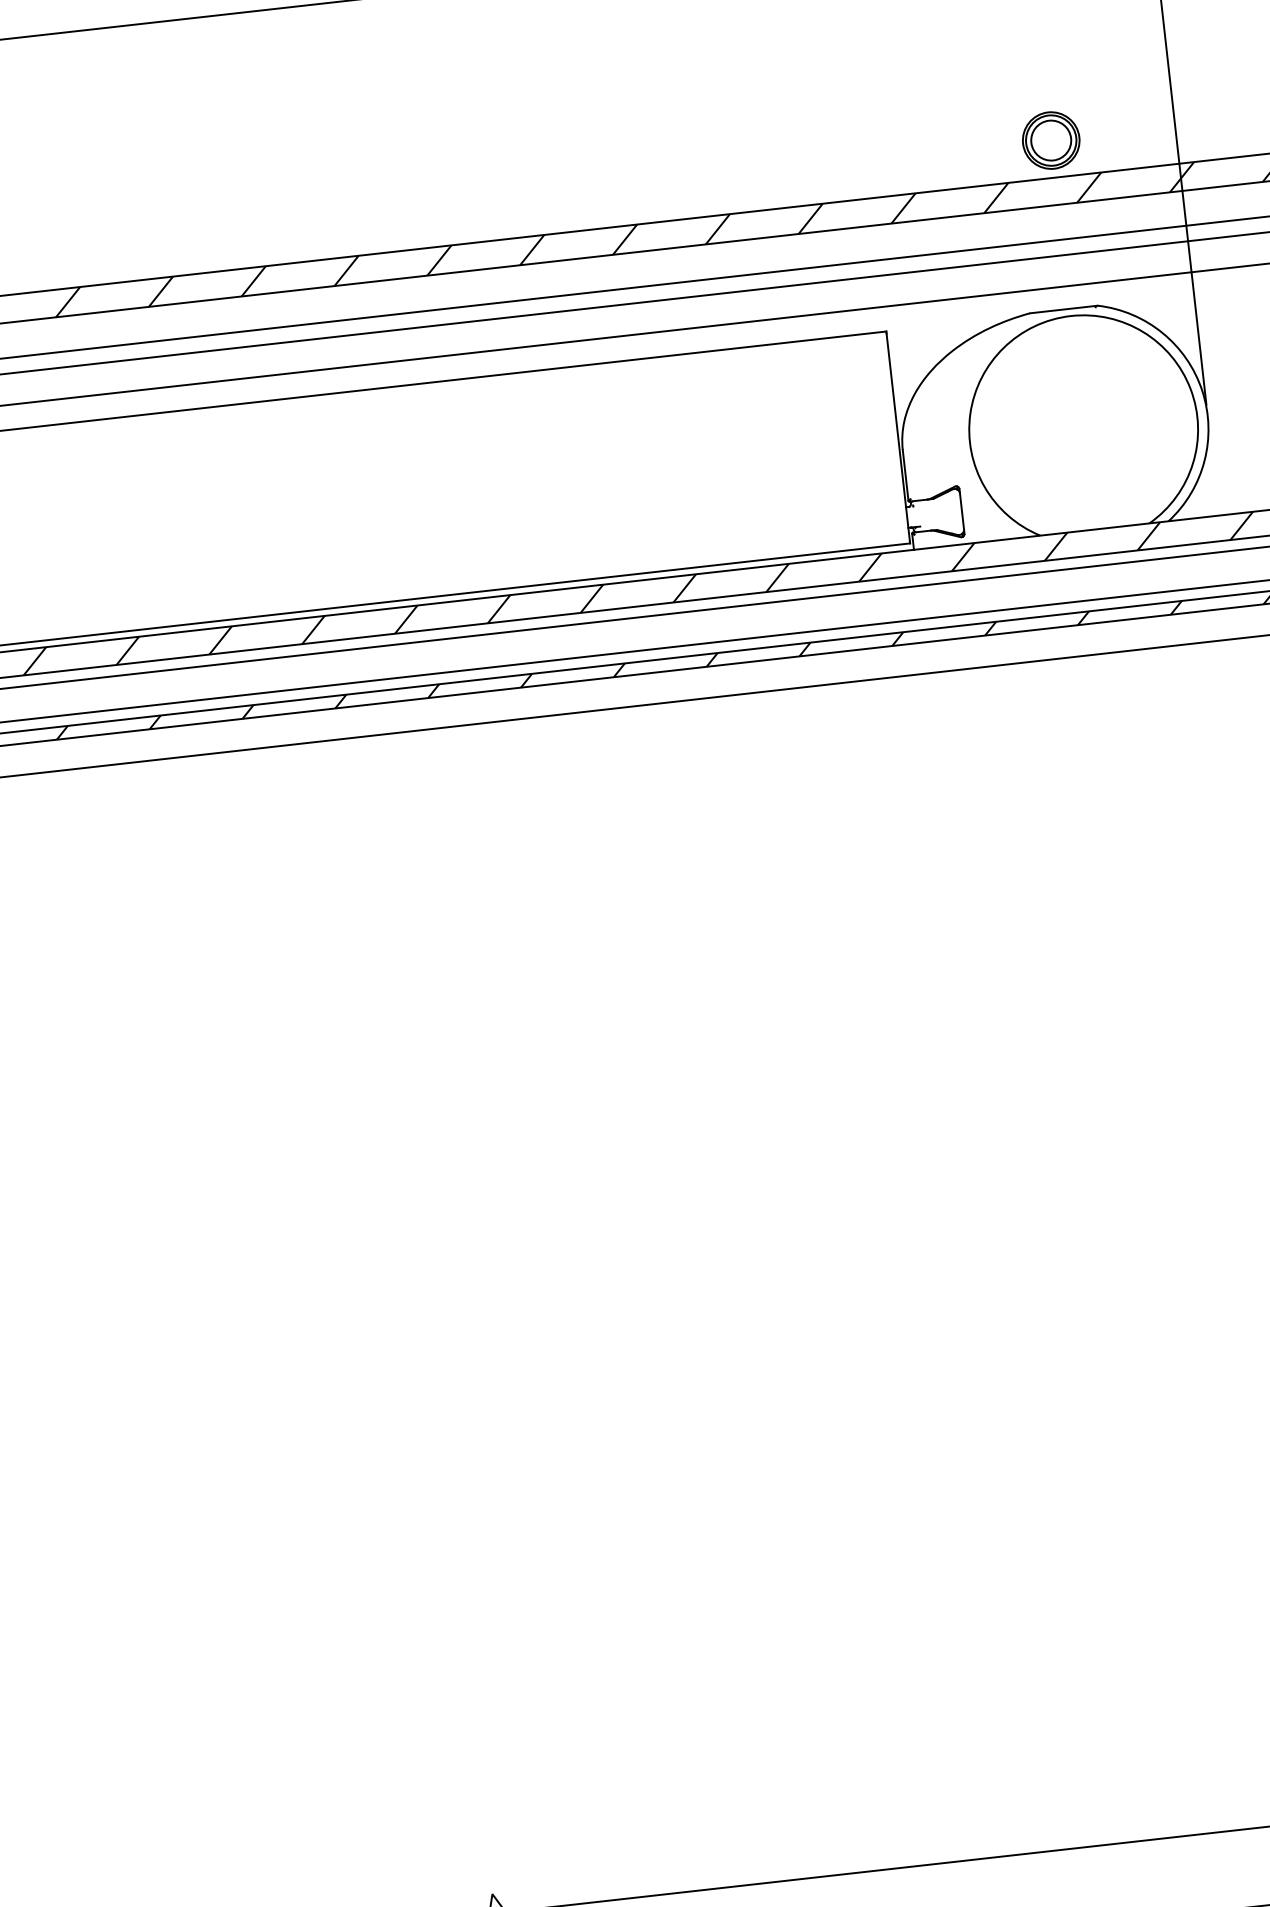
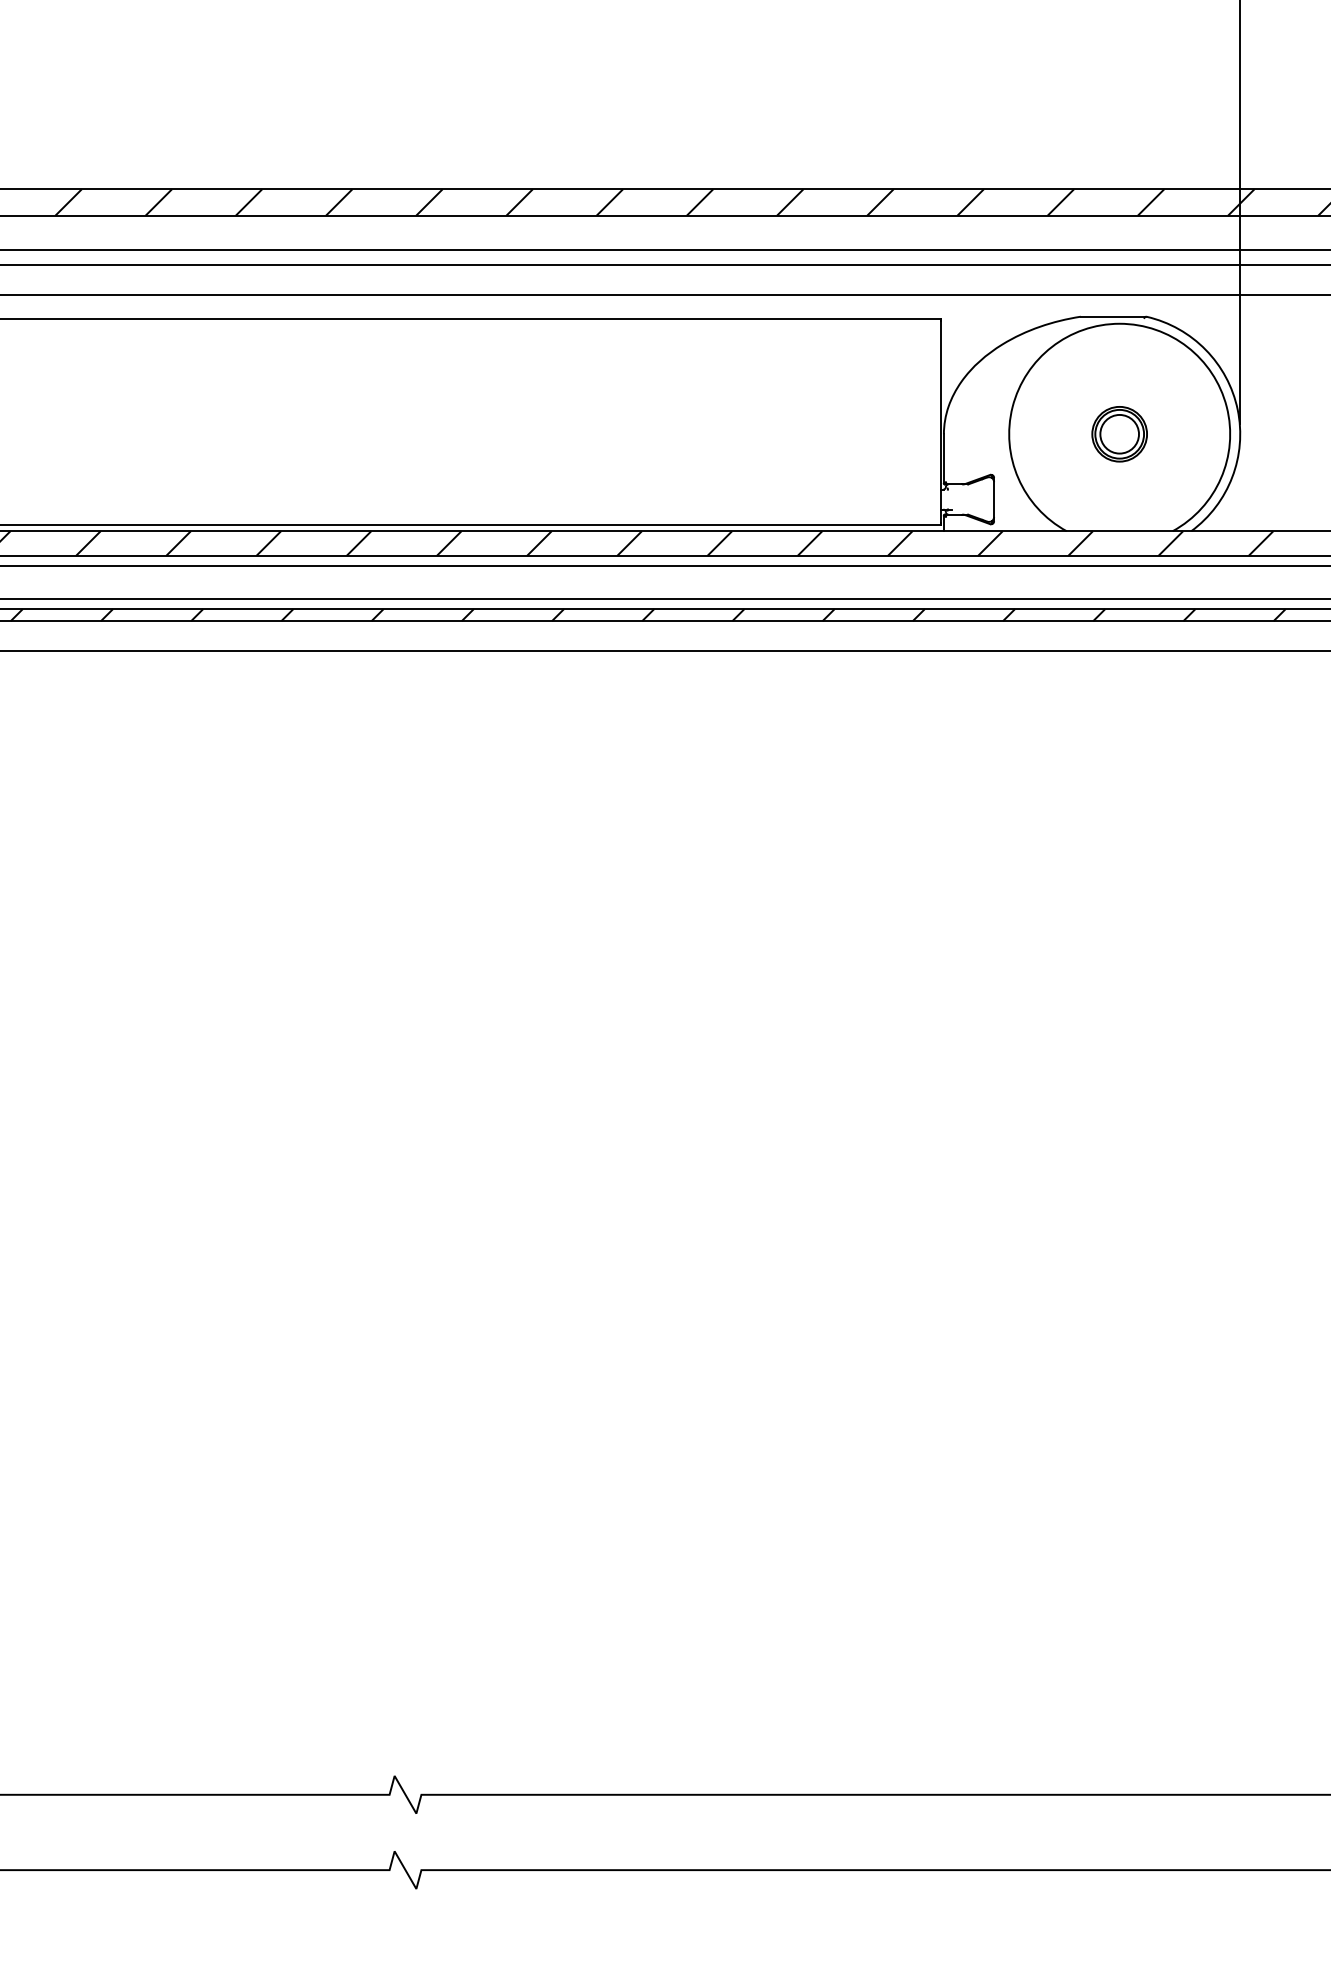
part: (1051, 140) -> (1119, 434), moved

